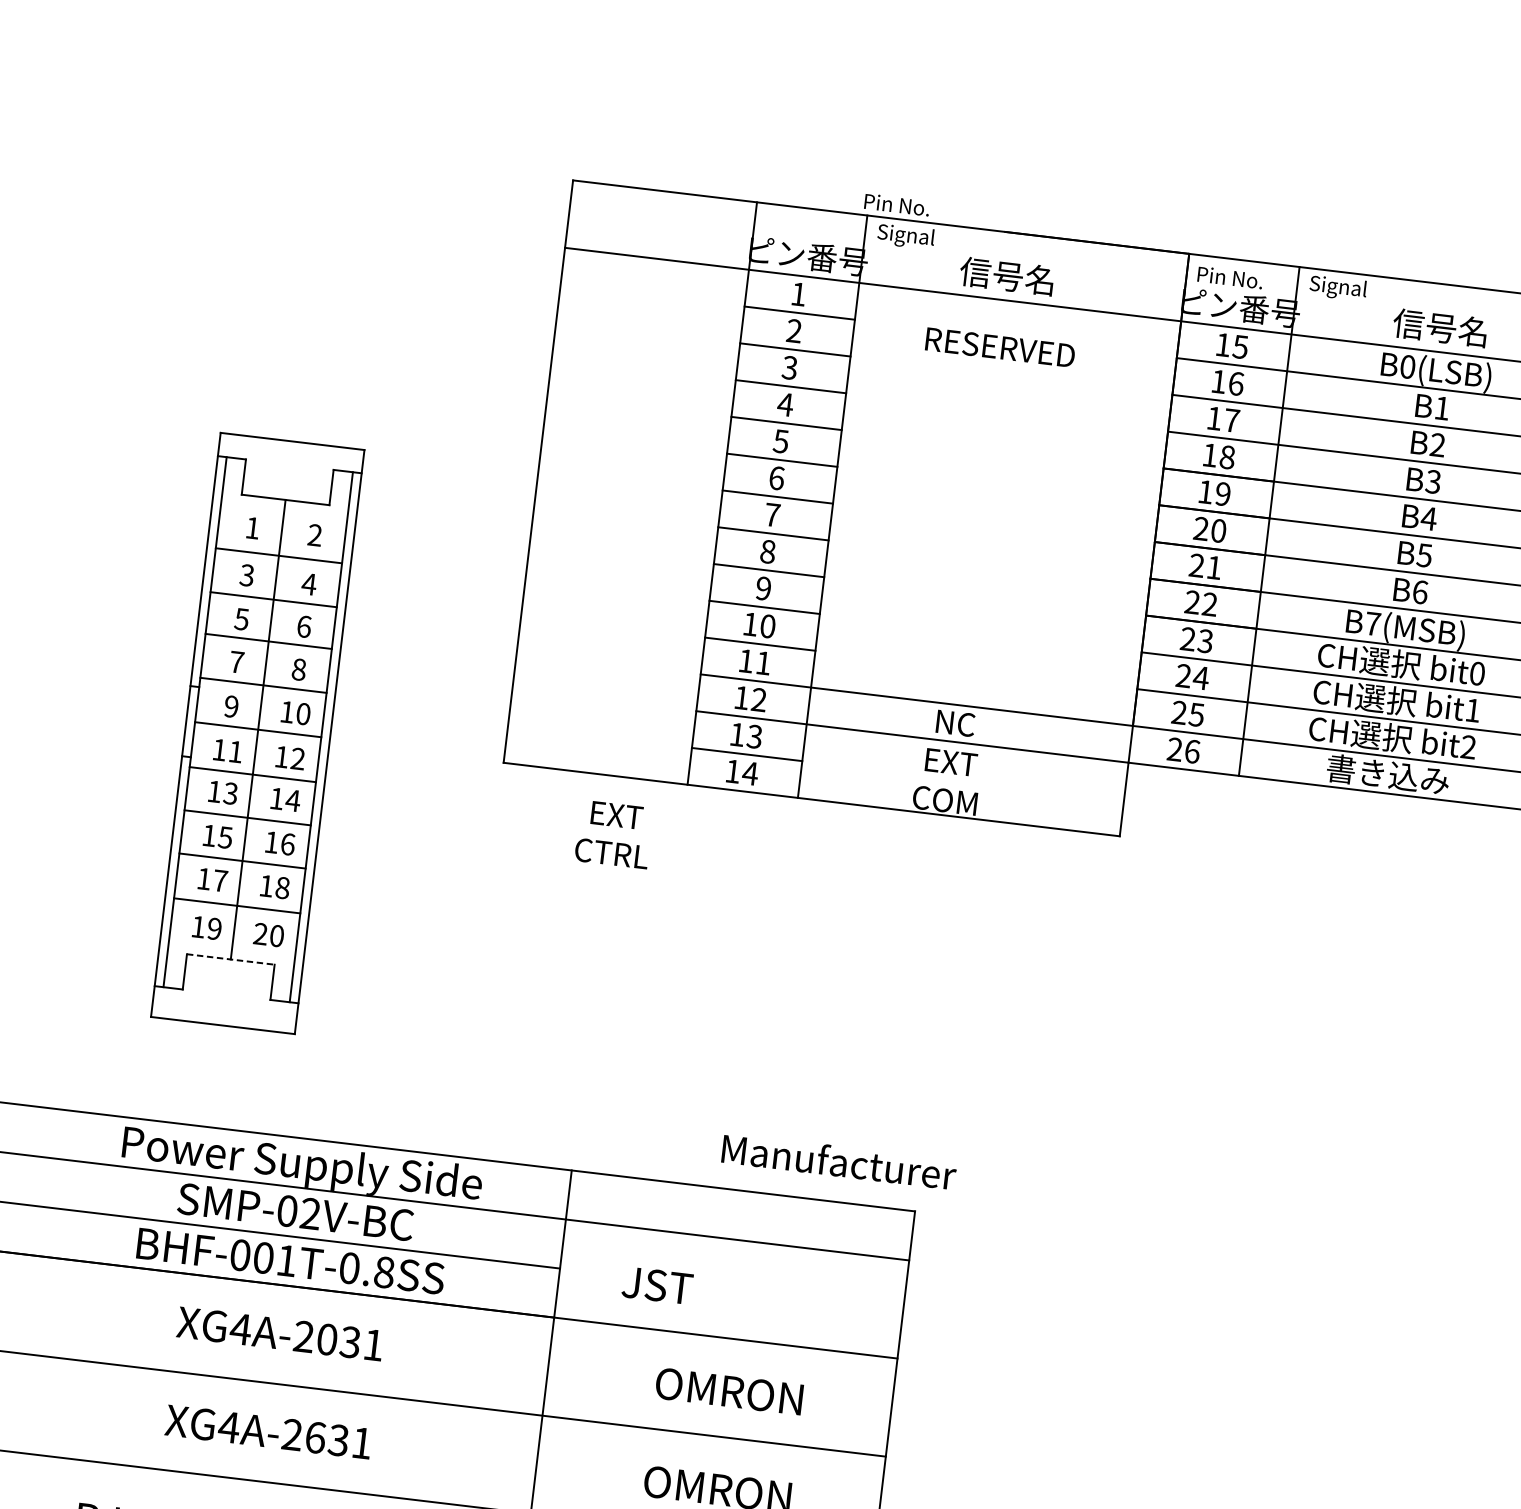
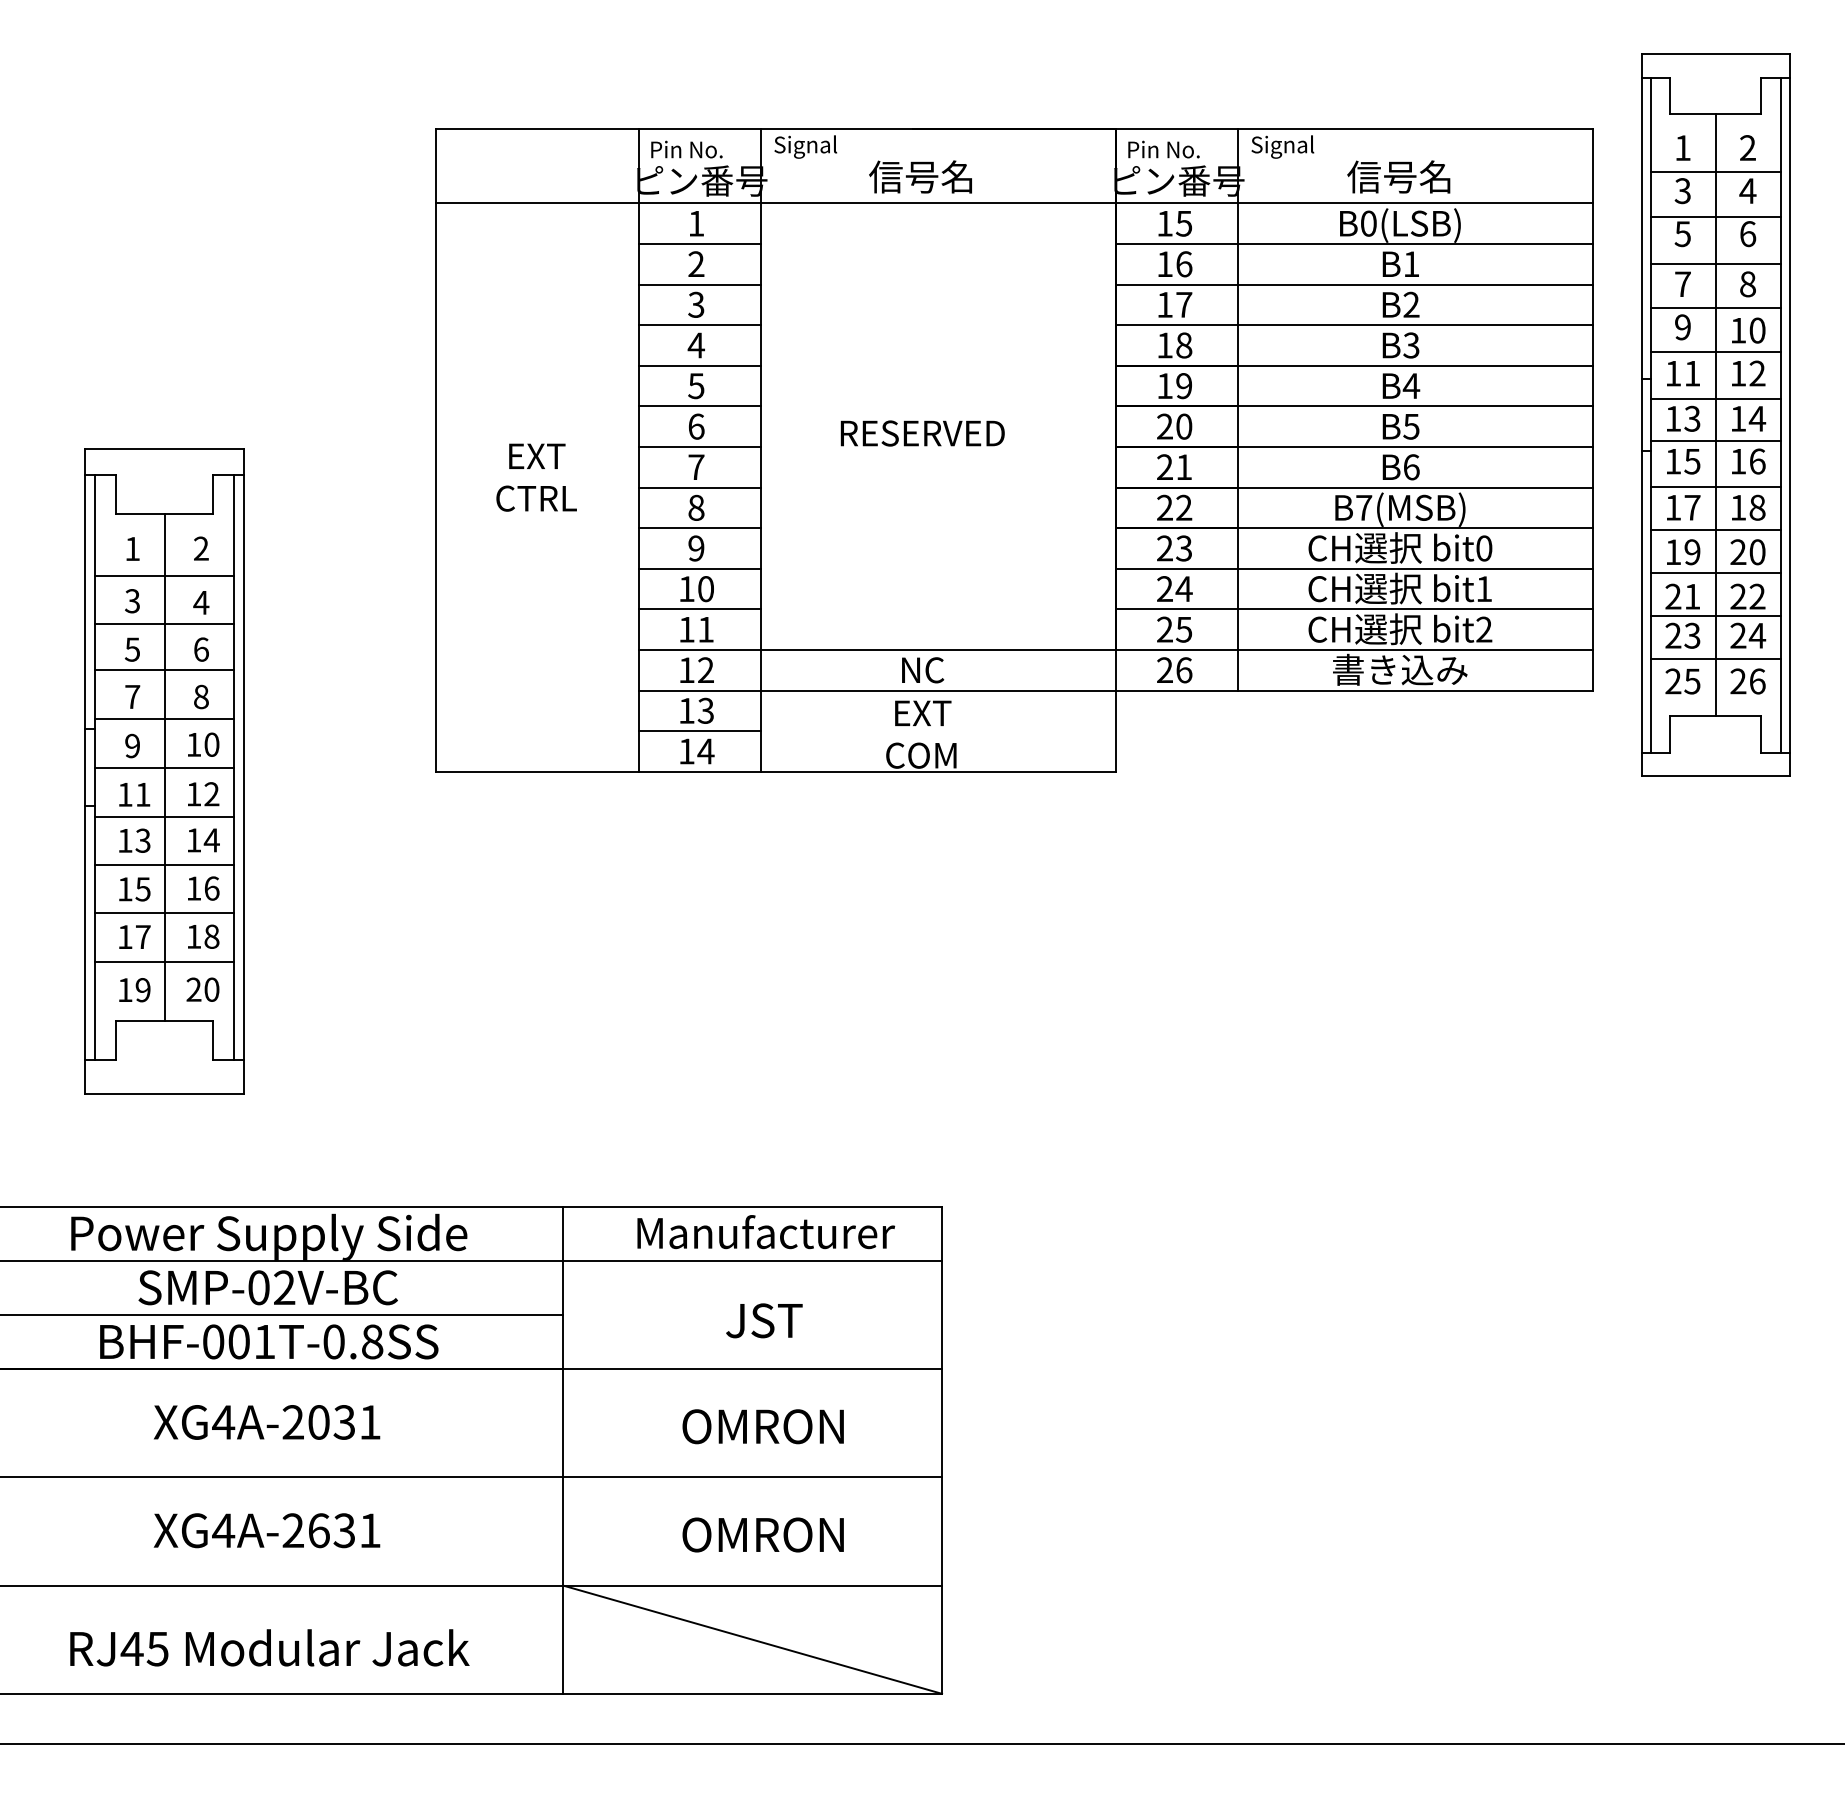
text: (896, 204) -> (686, 149), moved
text: (1000, 347) -> (922, 433), moved
text: (614, 834) -> (536, 477), moved
line: (231, 959) -> (165, 1021), dashed -> solid
text: (839, 1161) -> (766, 1232), moved
text: (657, 1285) -> (764, 1320), moved

